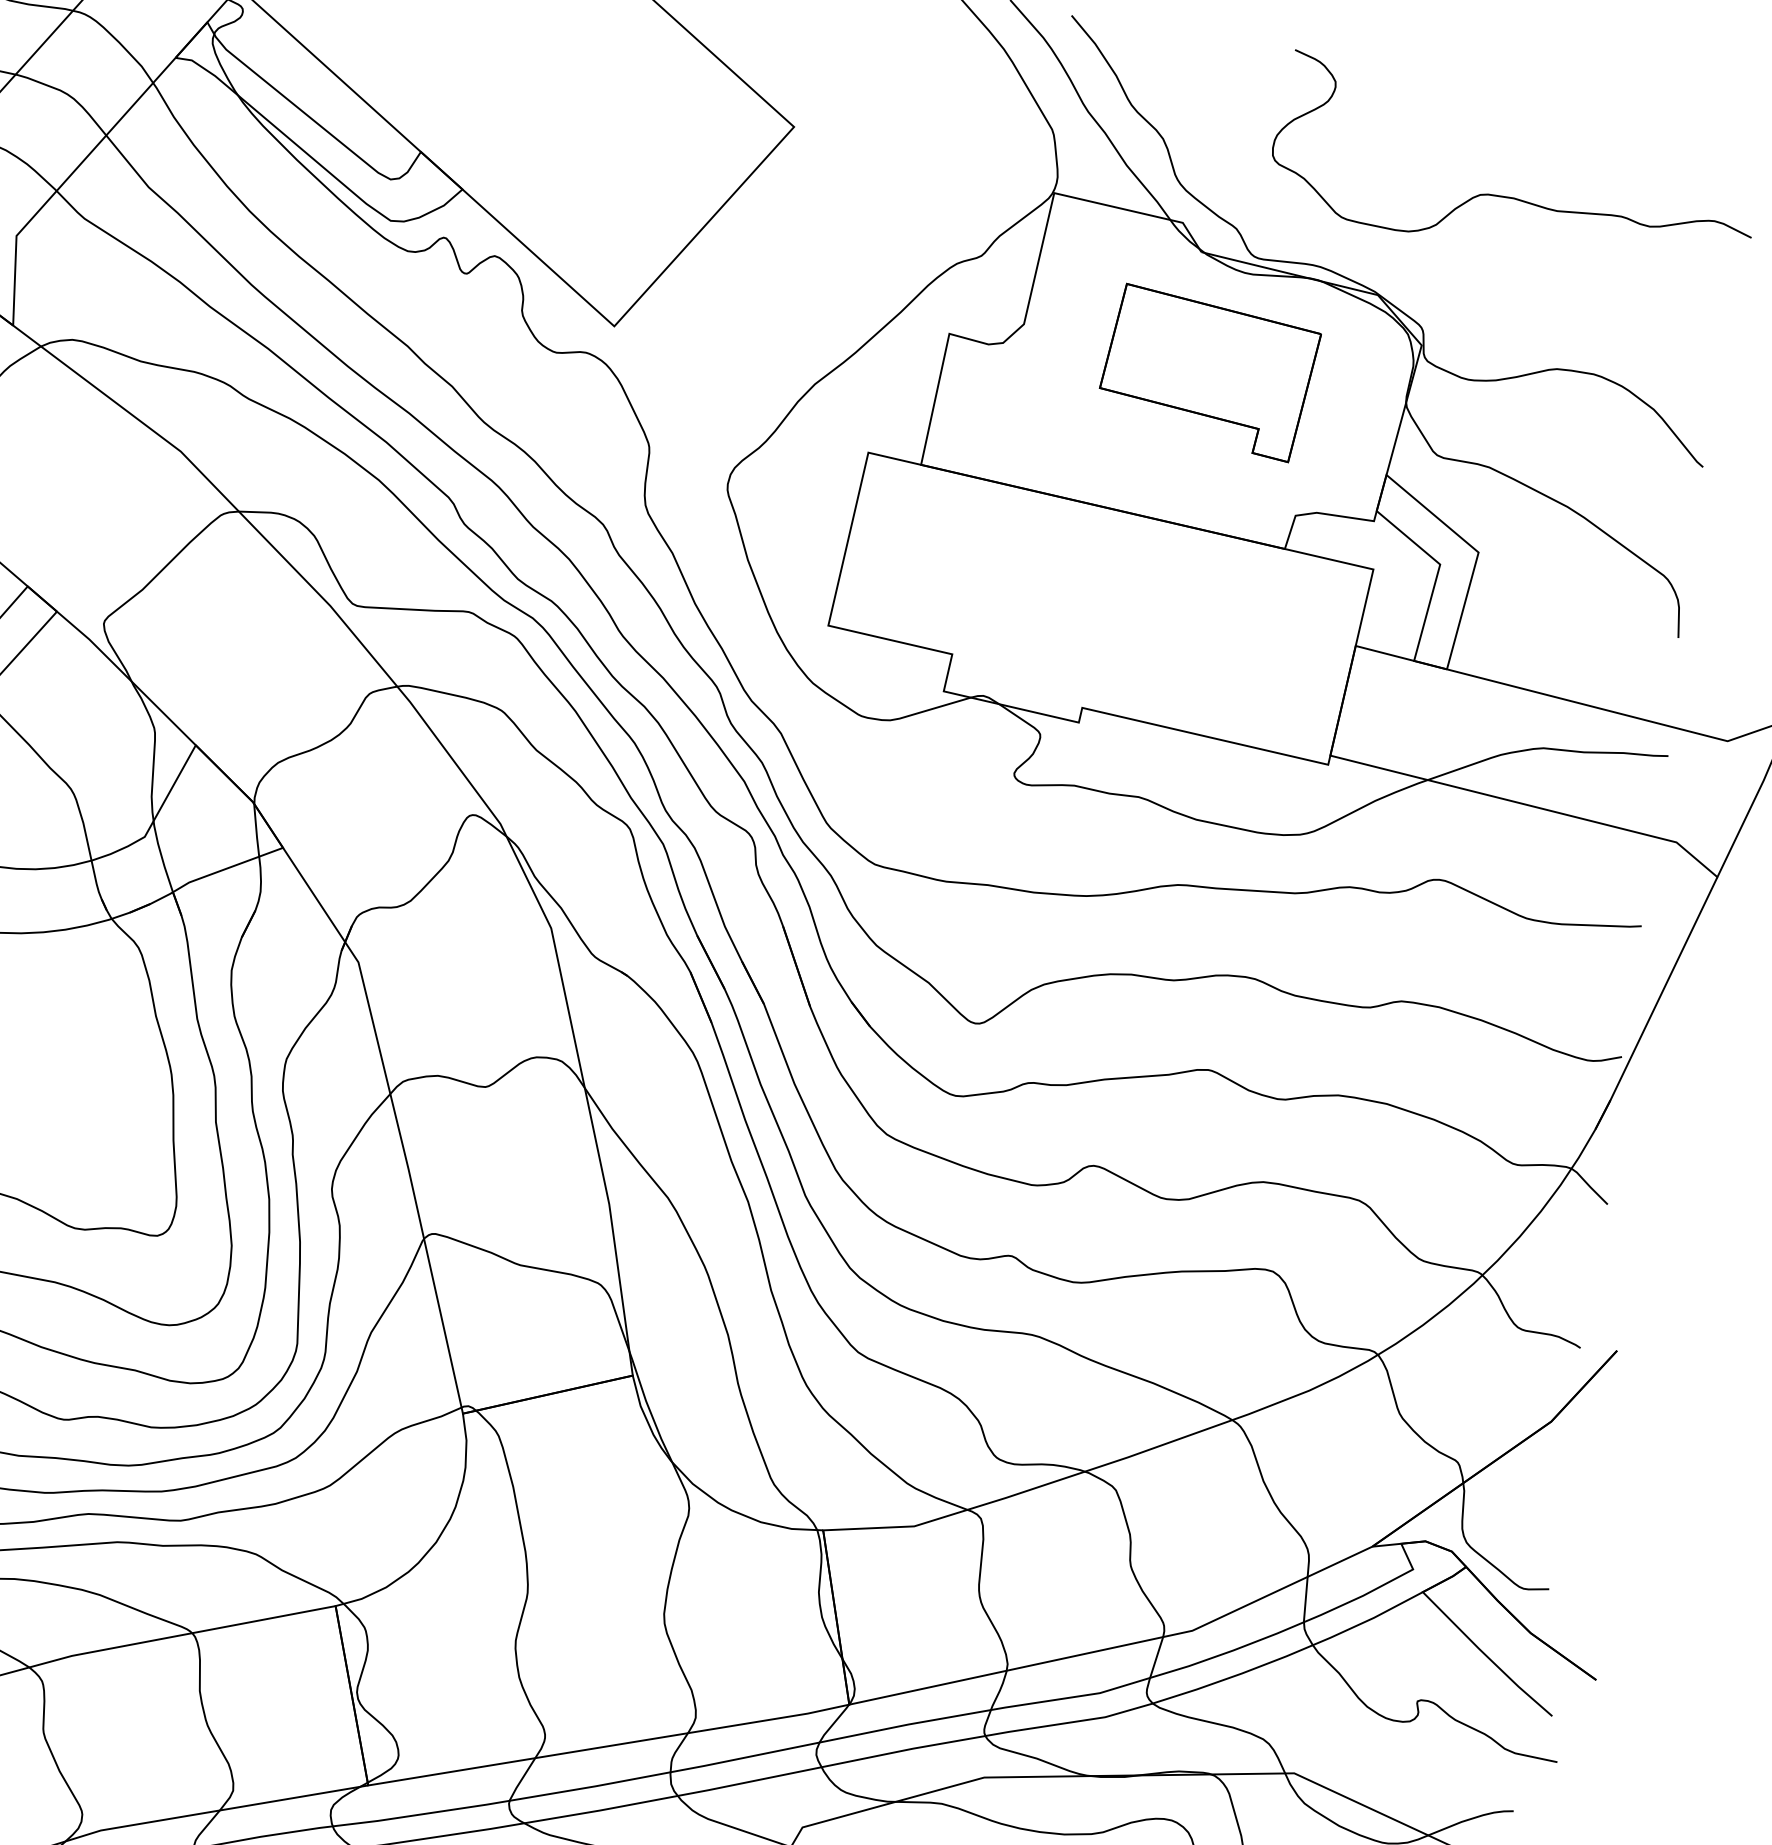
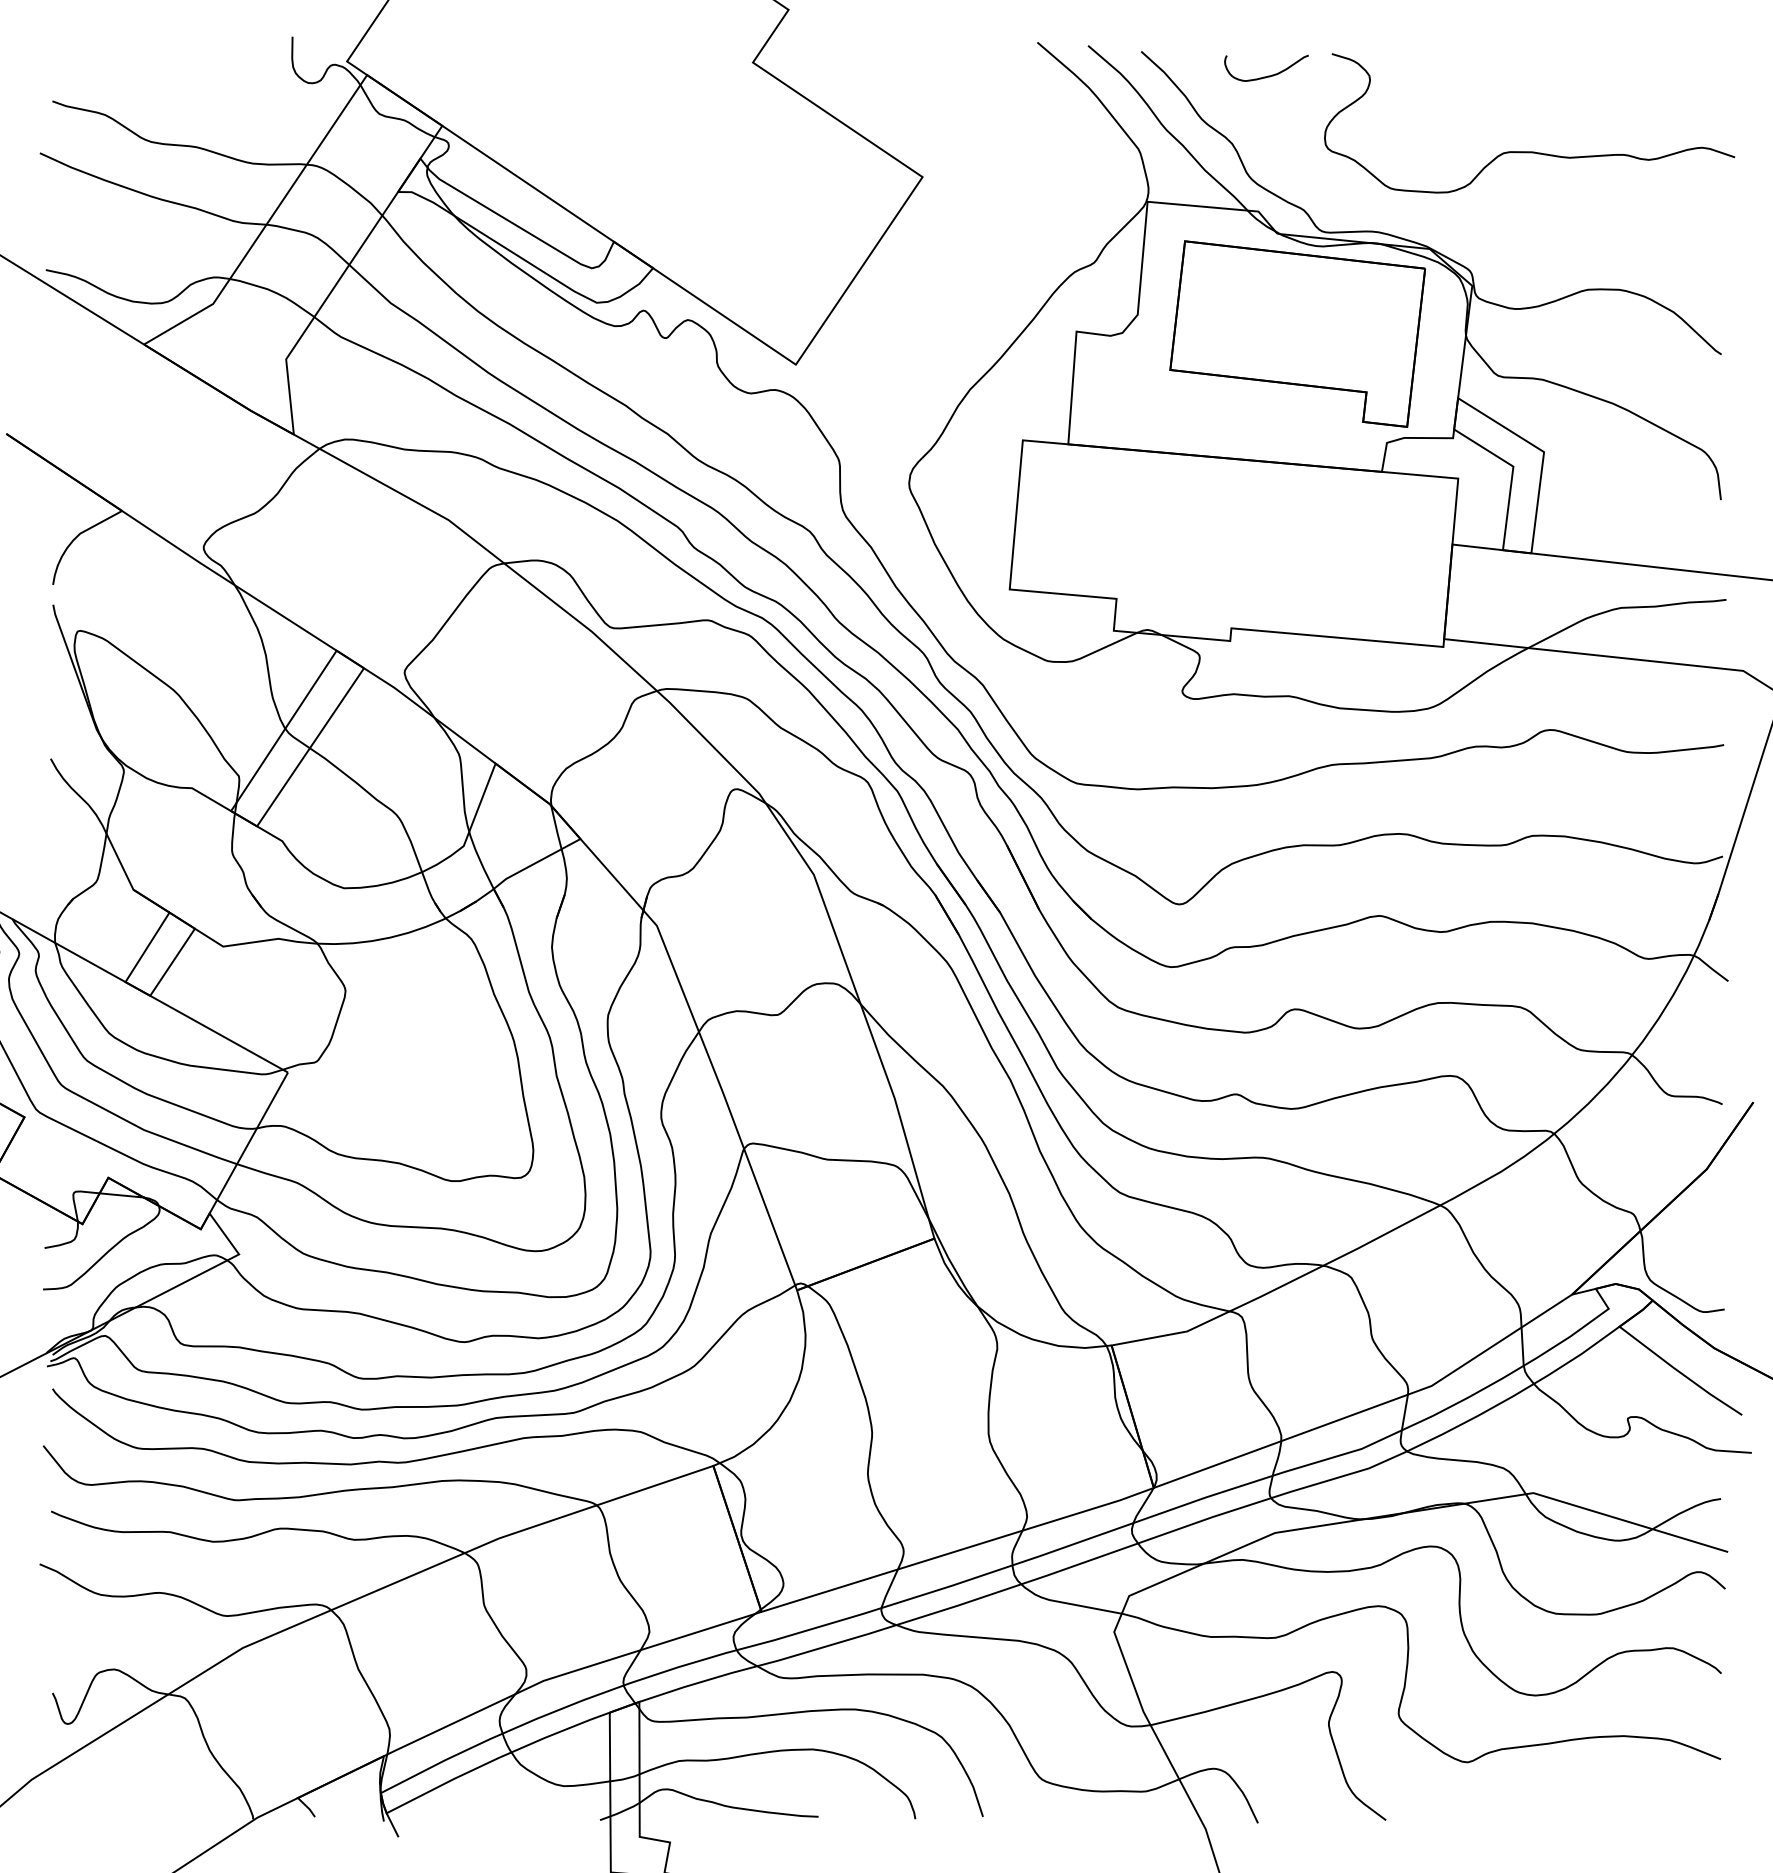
curve: (1217, 64) -> (1268, 75), added
part: (1208, 372) -> (1297, 333), size x1.43

